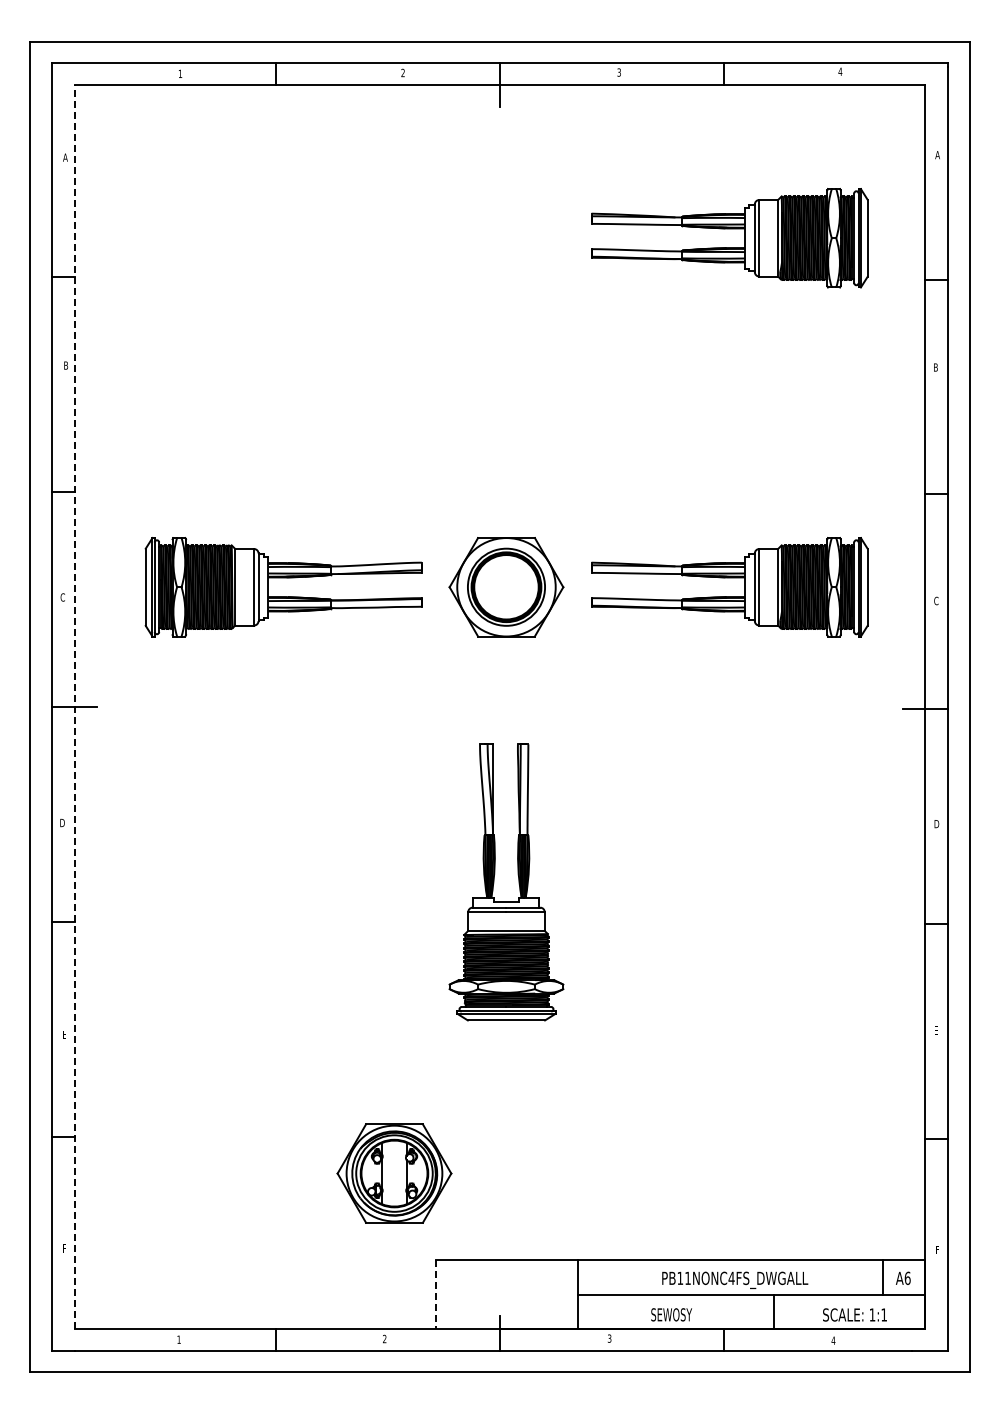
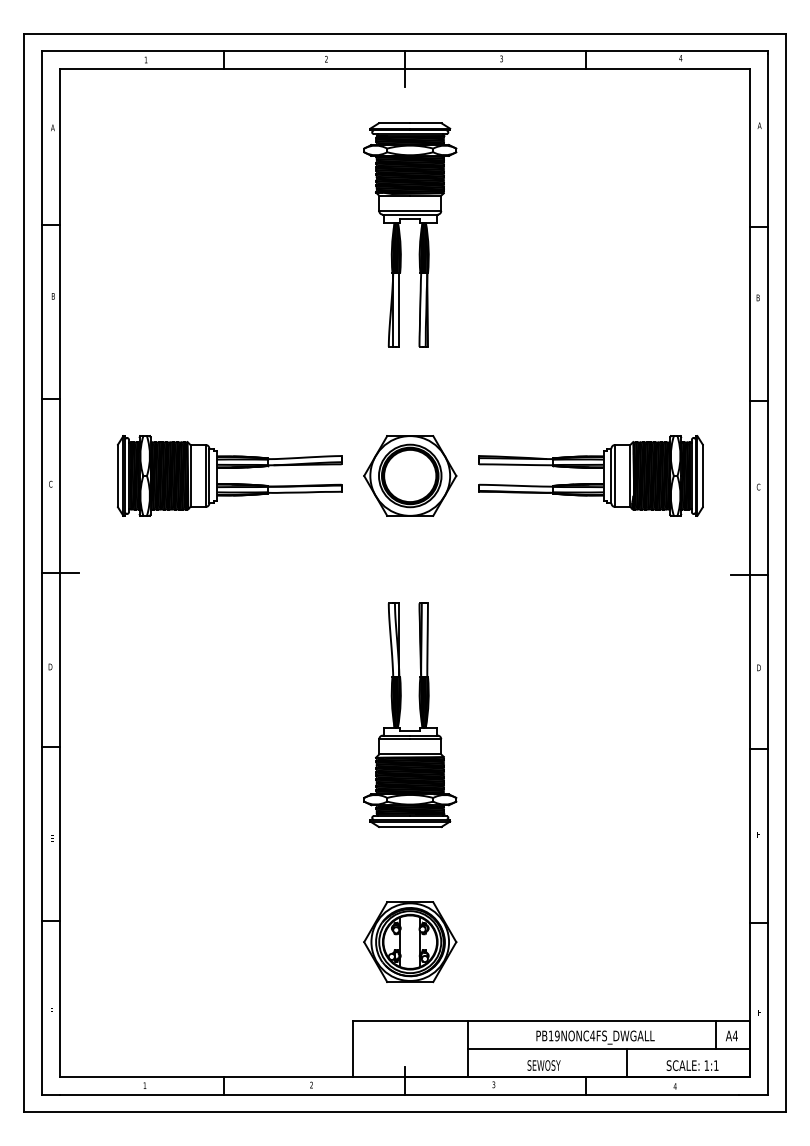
part: (729, 229) -> (590, 186), removed
part: (494, 289) -> (400, 234), added
line: (74, 706) -> (60, 572), dashed -> solid
part: (394, 1173) -> (410, 942), moved
text: (907, 1277) -> (735, 1035), A6 -> A4
text: (687, 1278) -> (556, 1036), PB11NONC4FS_DWGALL -> PB19NONC4FS_DWGALL
line: (435, 1294) -> (352, 1049), dashed -> solid

